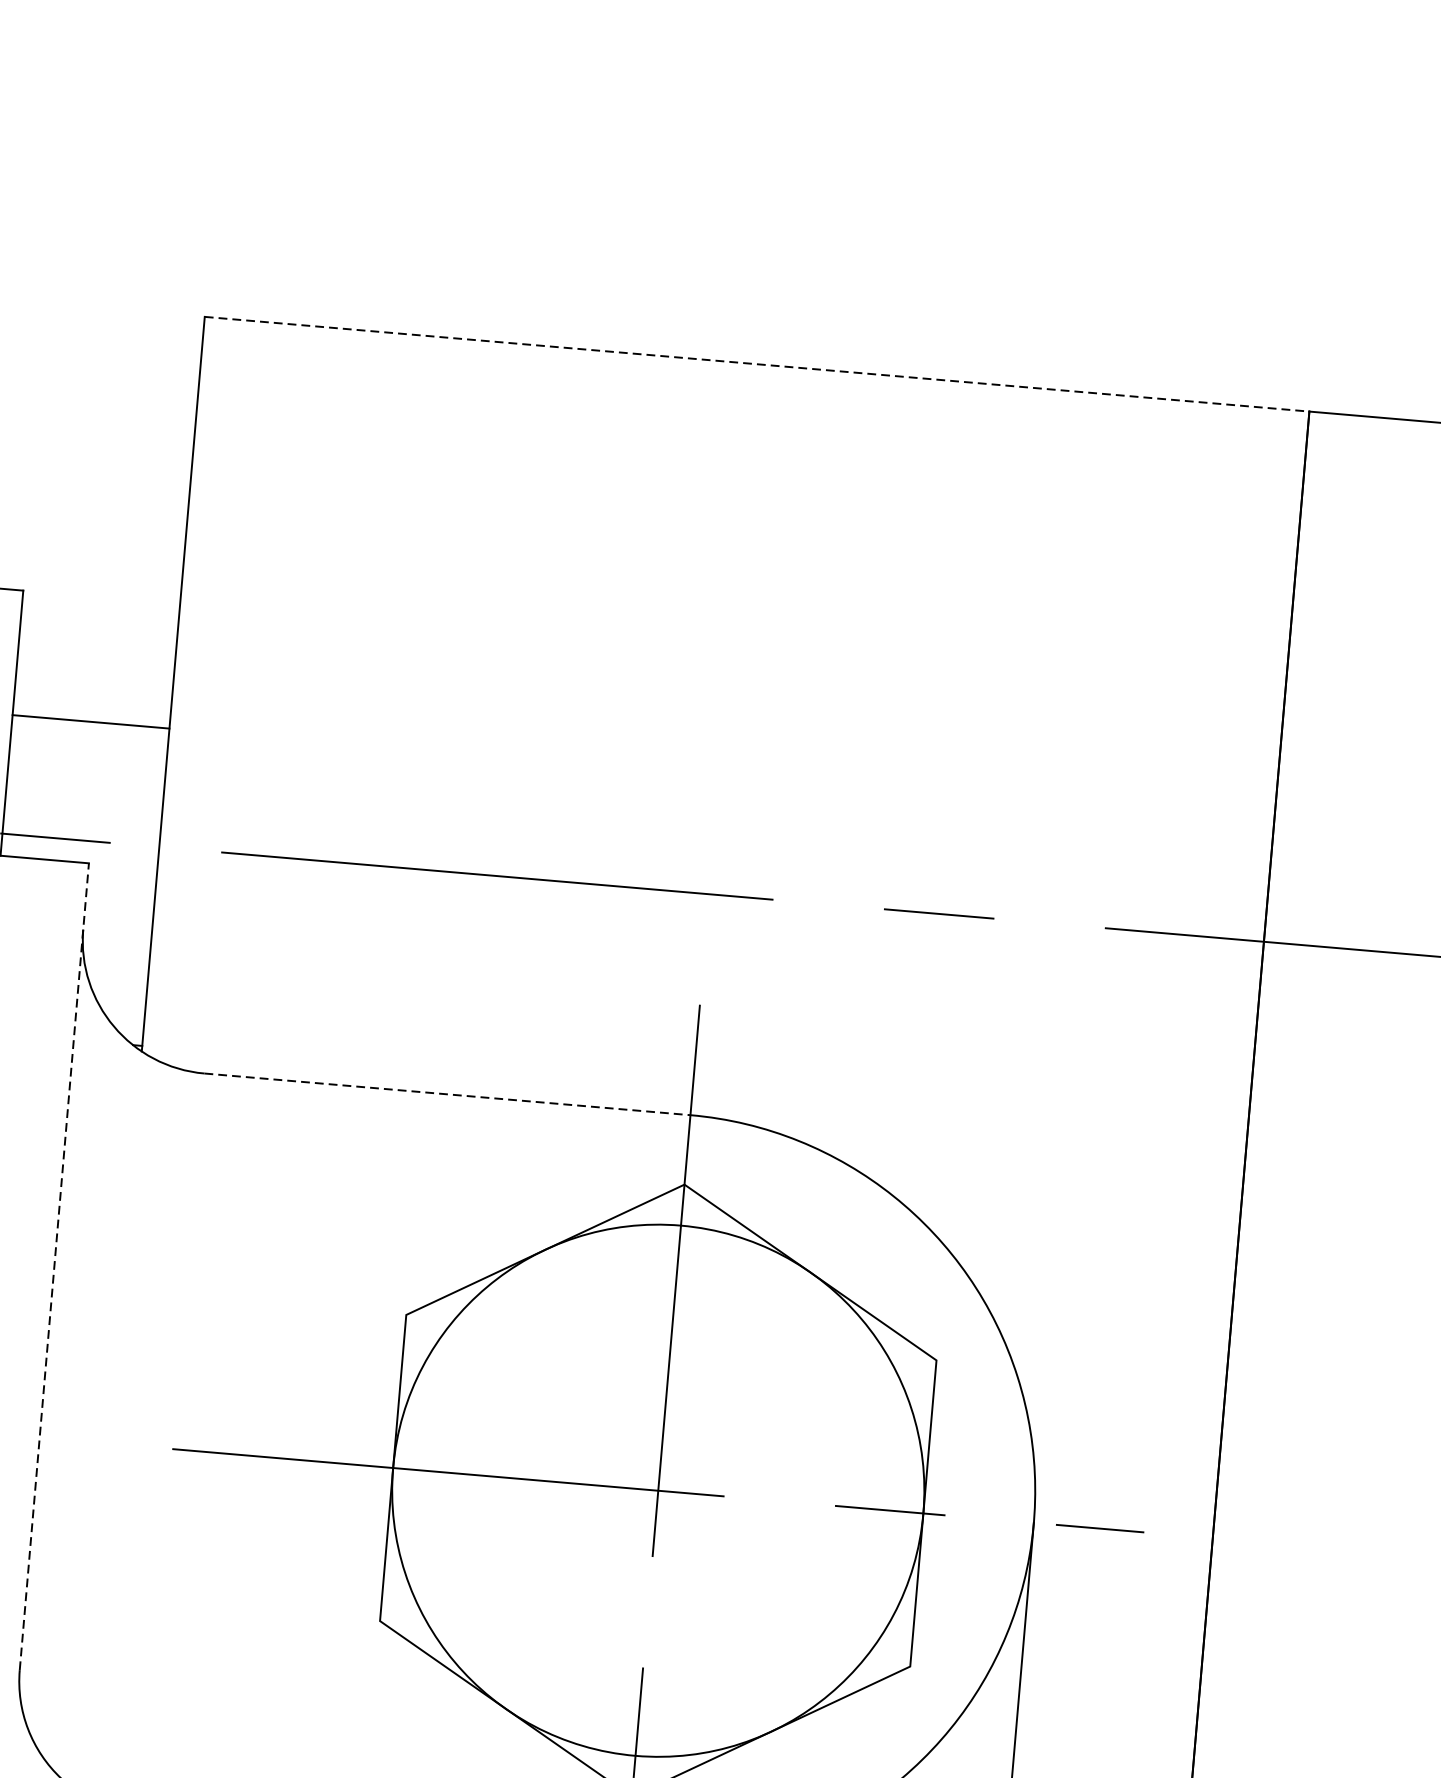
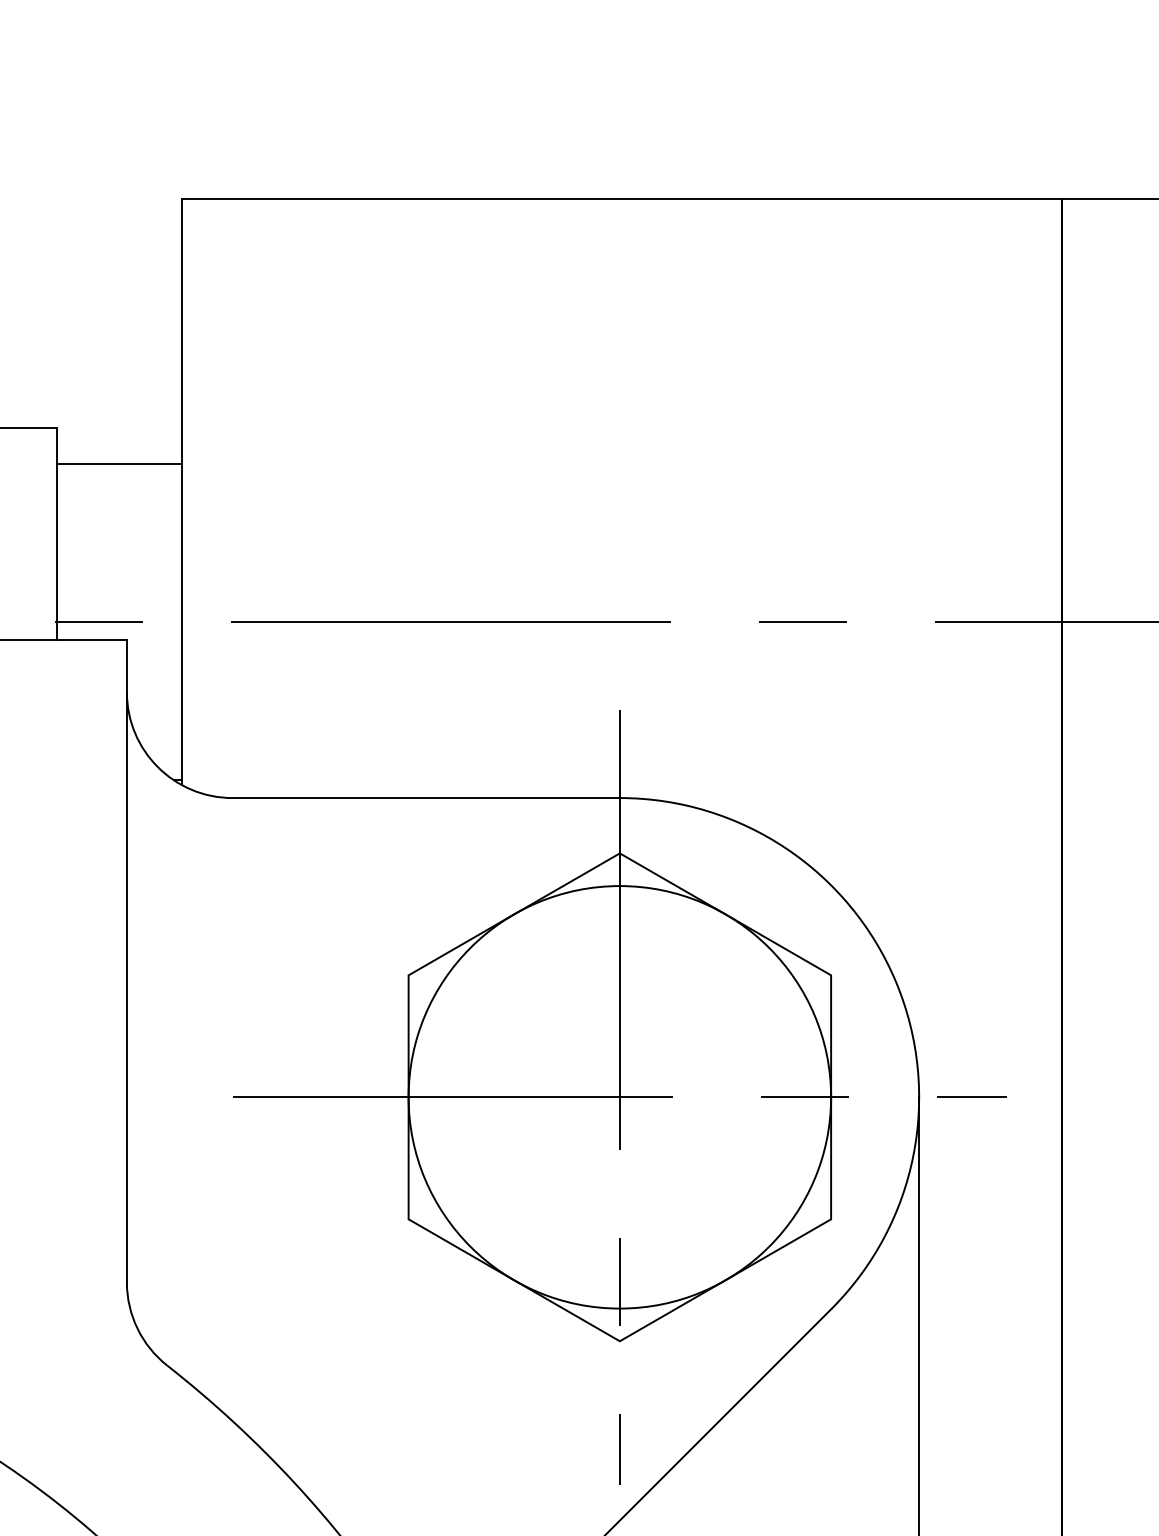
line: (758, 364) -> (622, 199), dashed -> solid
line: (90, 721) -> (118, 463), moved
line: (447, 1094) -> (426, 798), dashed -> solid
line: (53, 1265) -> (126, 960), dashed -> solid

